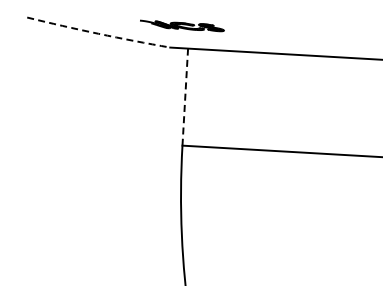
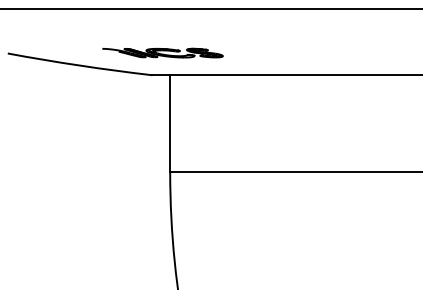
part: (181, 25) -> (162, 52), size x1.43
arc: (98, 33) -> (79, 65), dashed -> solid
line: (185, 96) -> (170, 123), dashed -> solid

